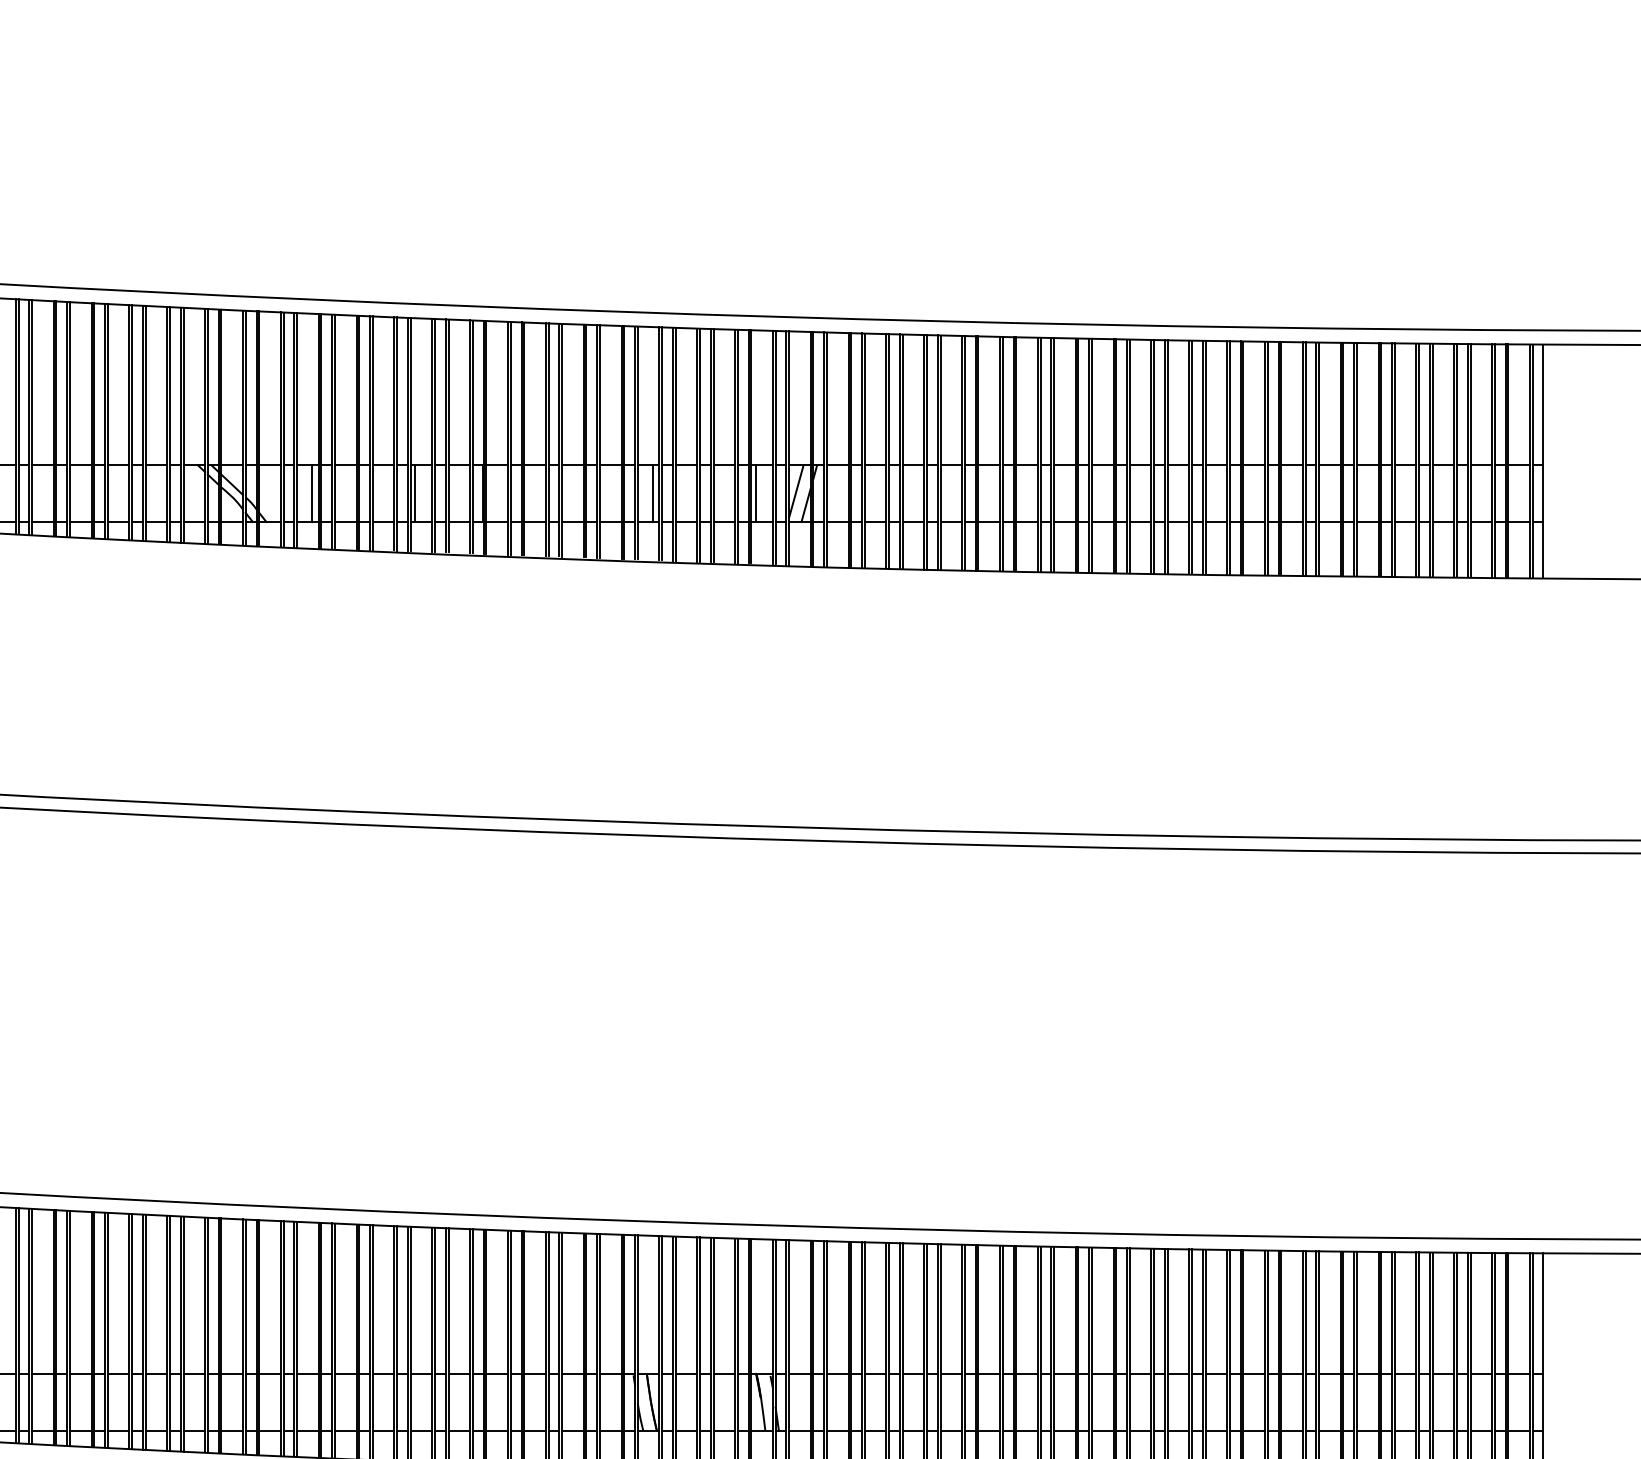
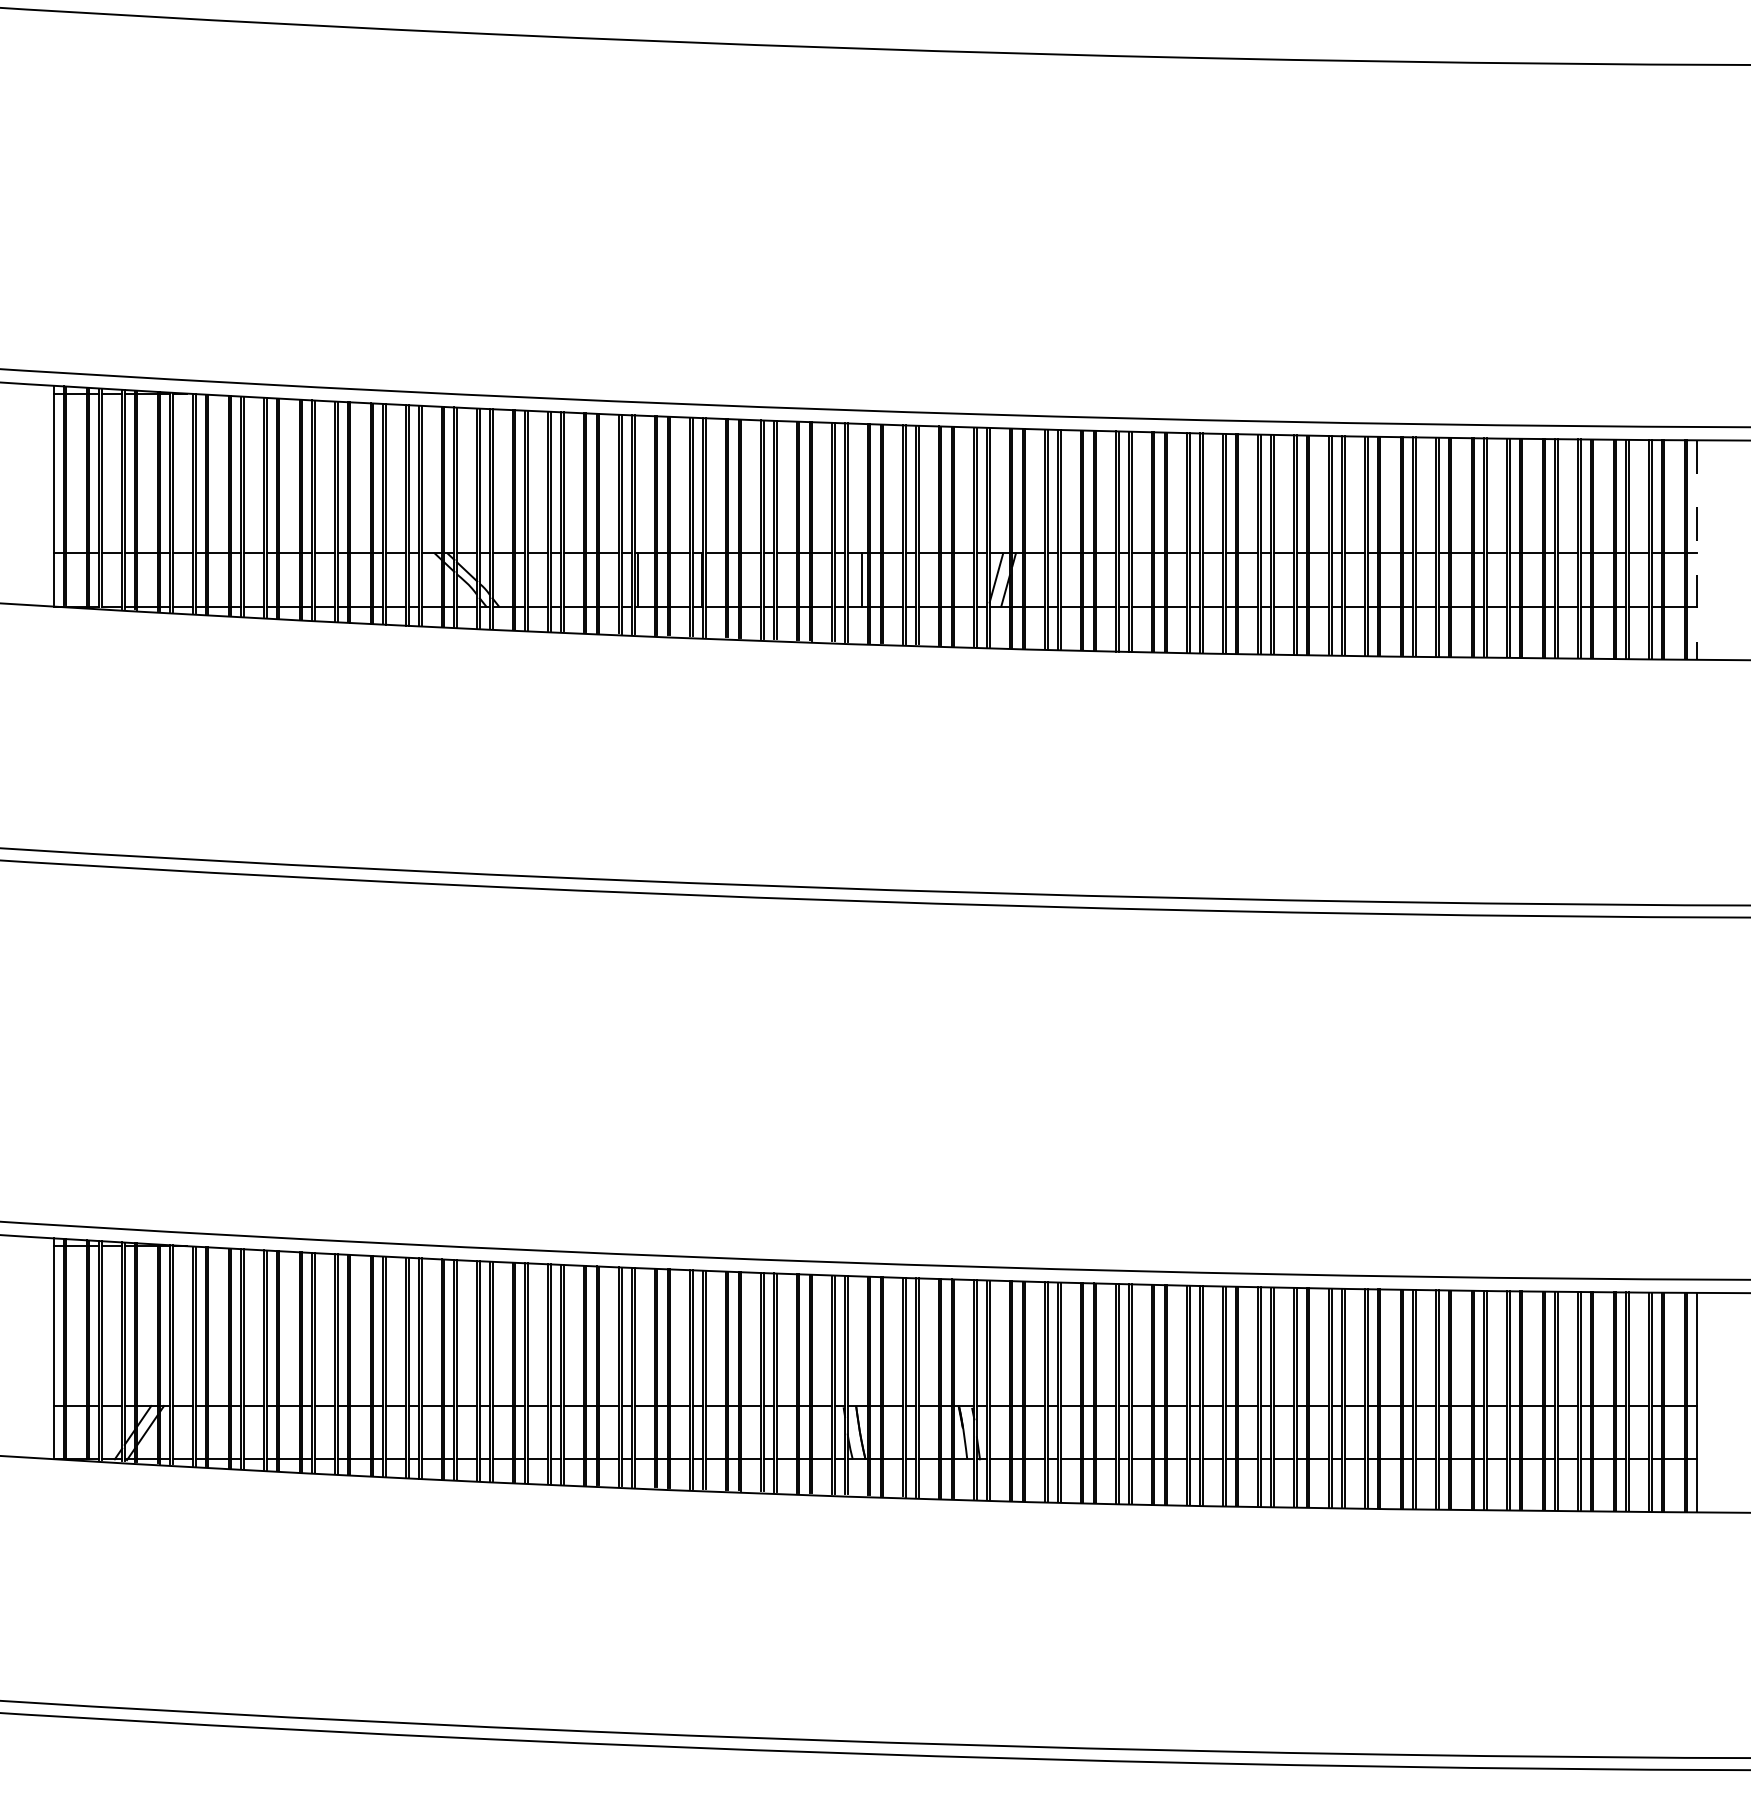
line: (1543, 462) -> (1697, 550), solid -> dashed
line: (312, 492) -> (542, 579), removed
line: (755, 492) -> (958, 579), removed

